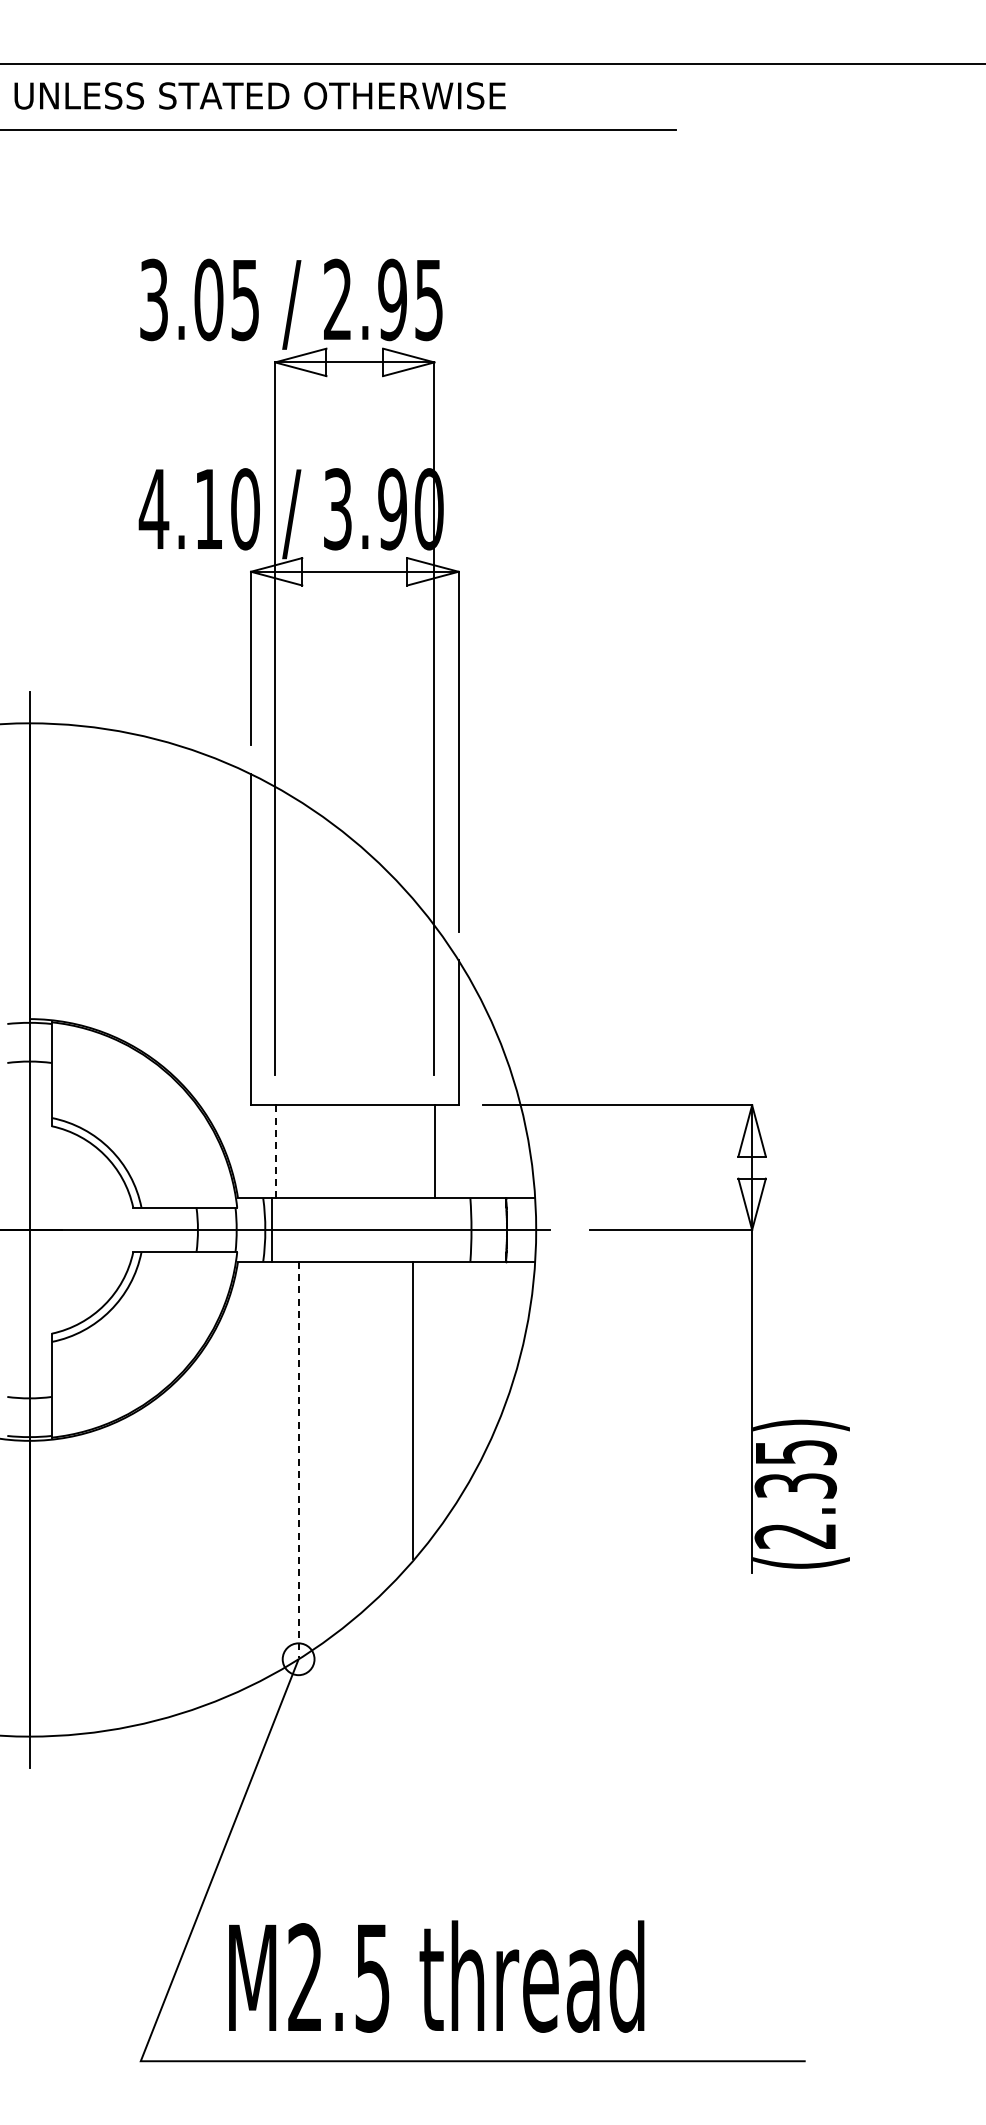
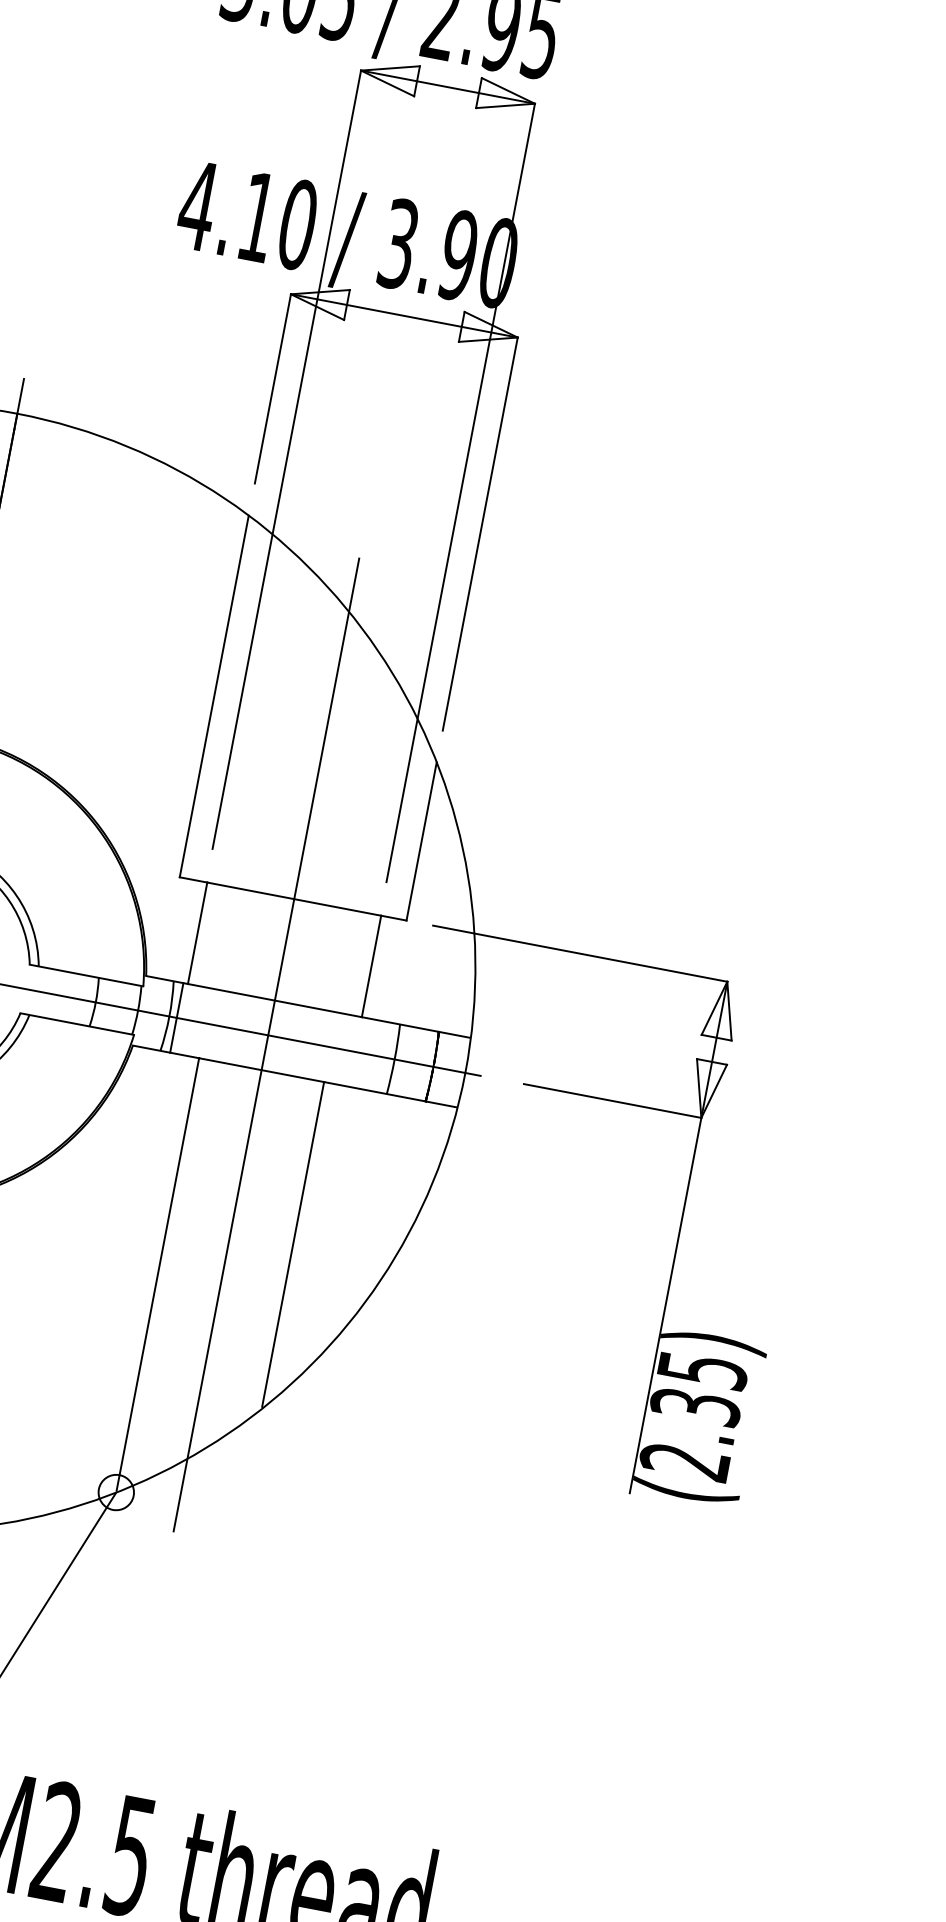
line: (276, 1152) -> (197, 934), dashed -> solid
line: (355, 1238) -> (266, 1044), added
line: (298, 1459) -> (157, 1274), dashed -> solid

